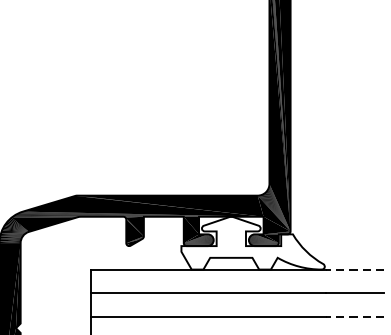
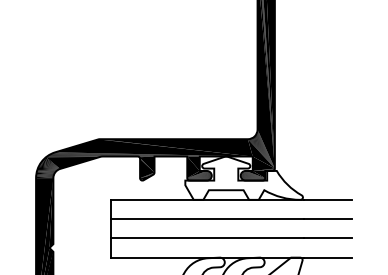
line: (354, 269) -> (327, 199), dashed -> solid
line: (354, 316) -> (327, 238), dashed -> solid

